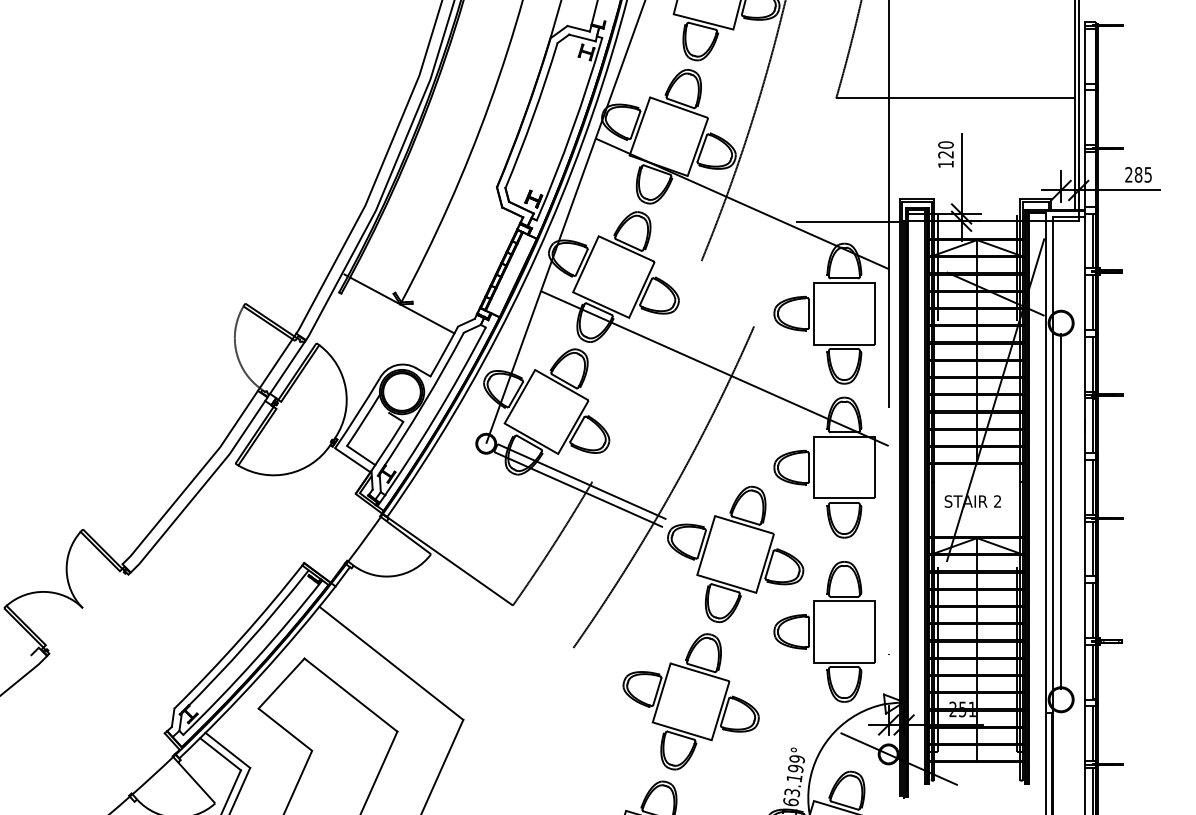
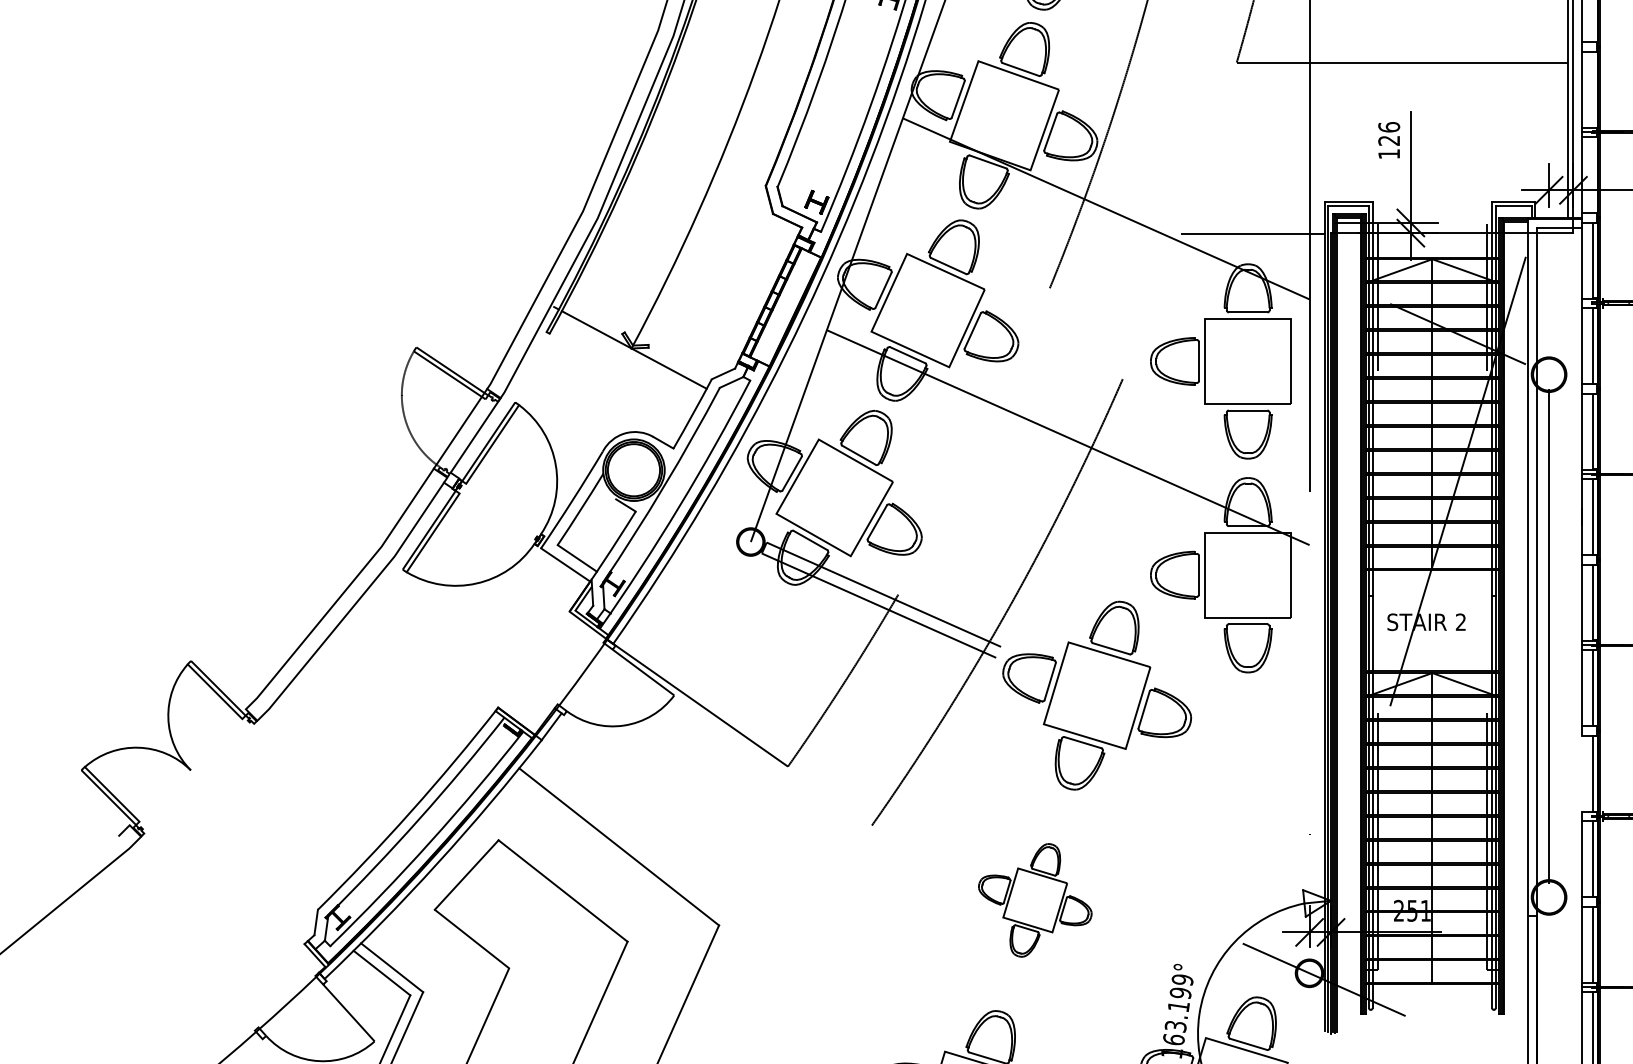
text: (945, 144) -> (1388, 126), 120 -> 126
line: (1085, 610) -> (1582, 773), removed
part: (824, 631) -> (1220, 802), removed
part: (690, 701) -> (1034, 899), size x0.6

